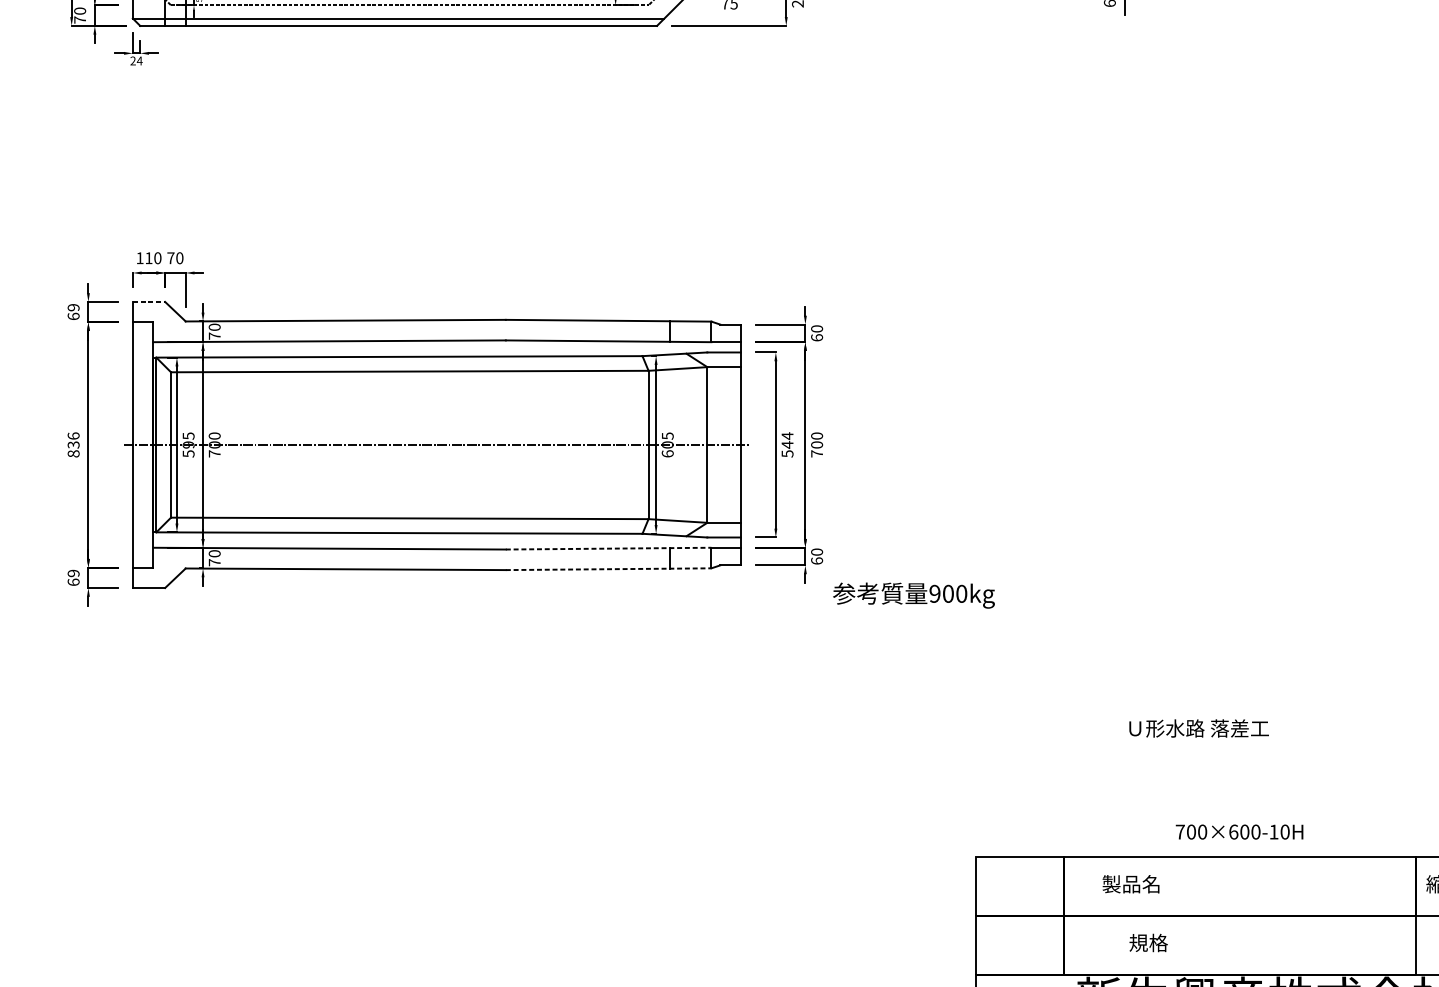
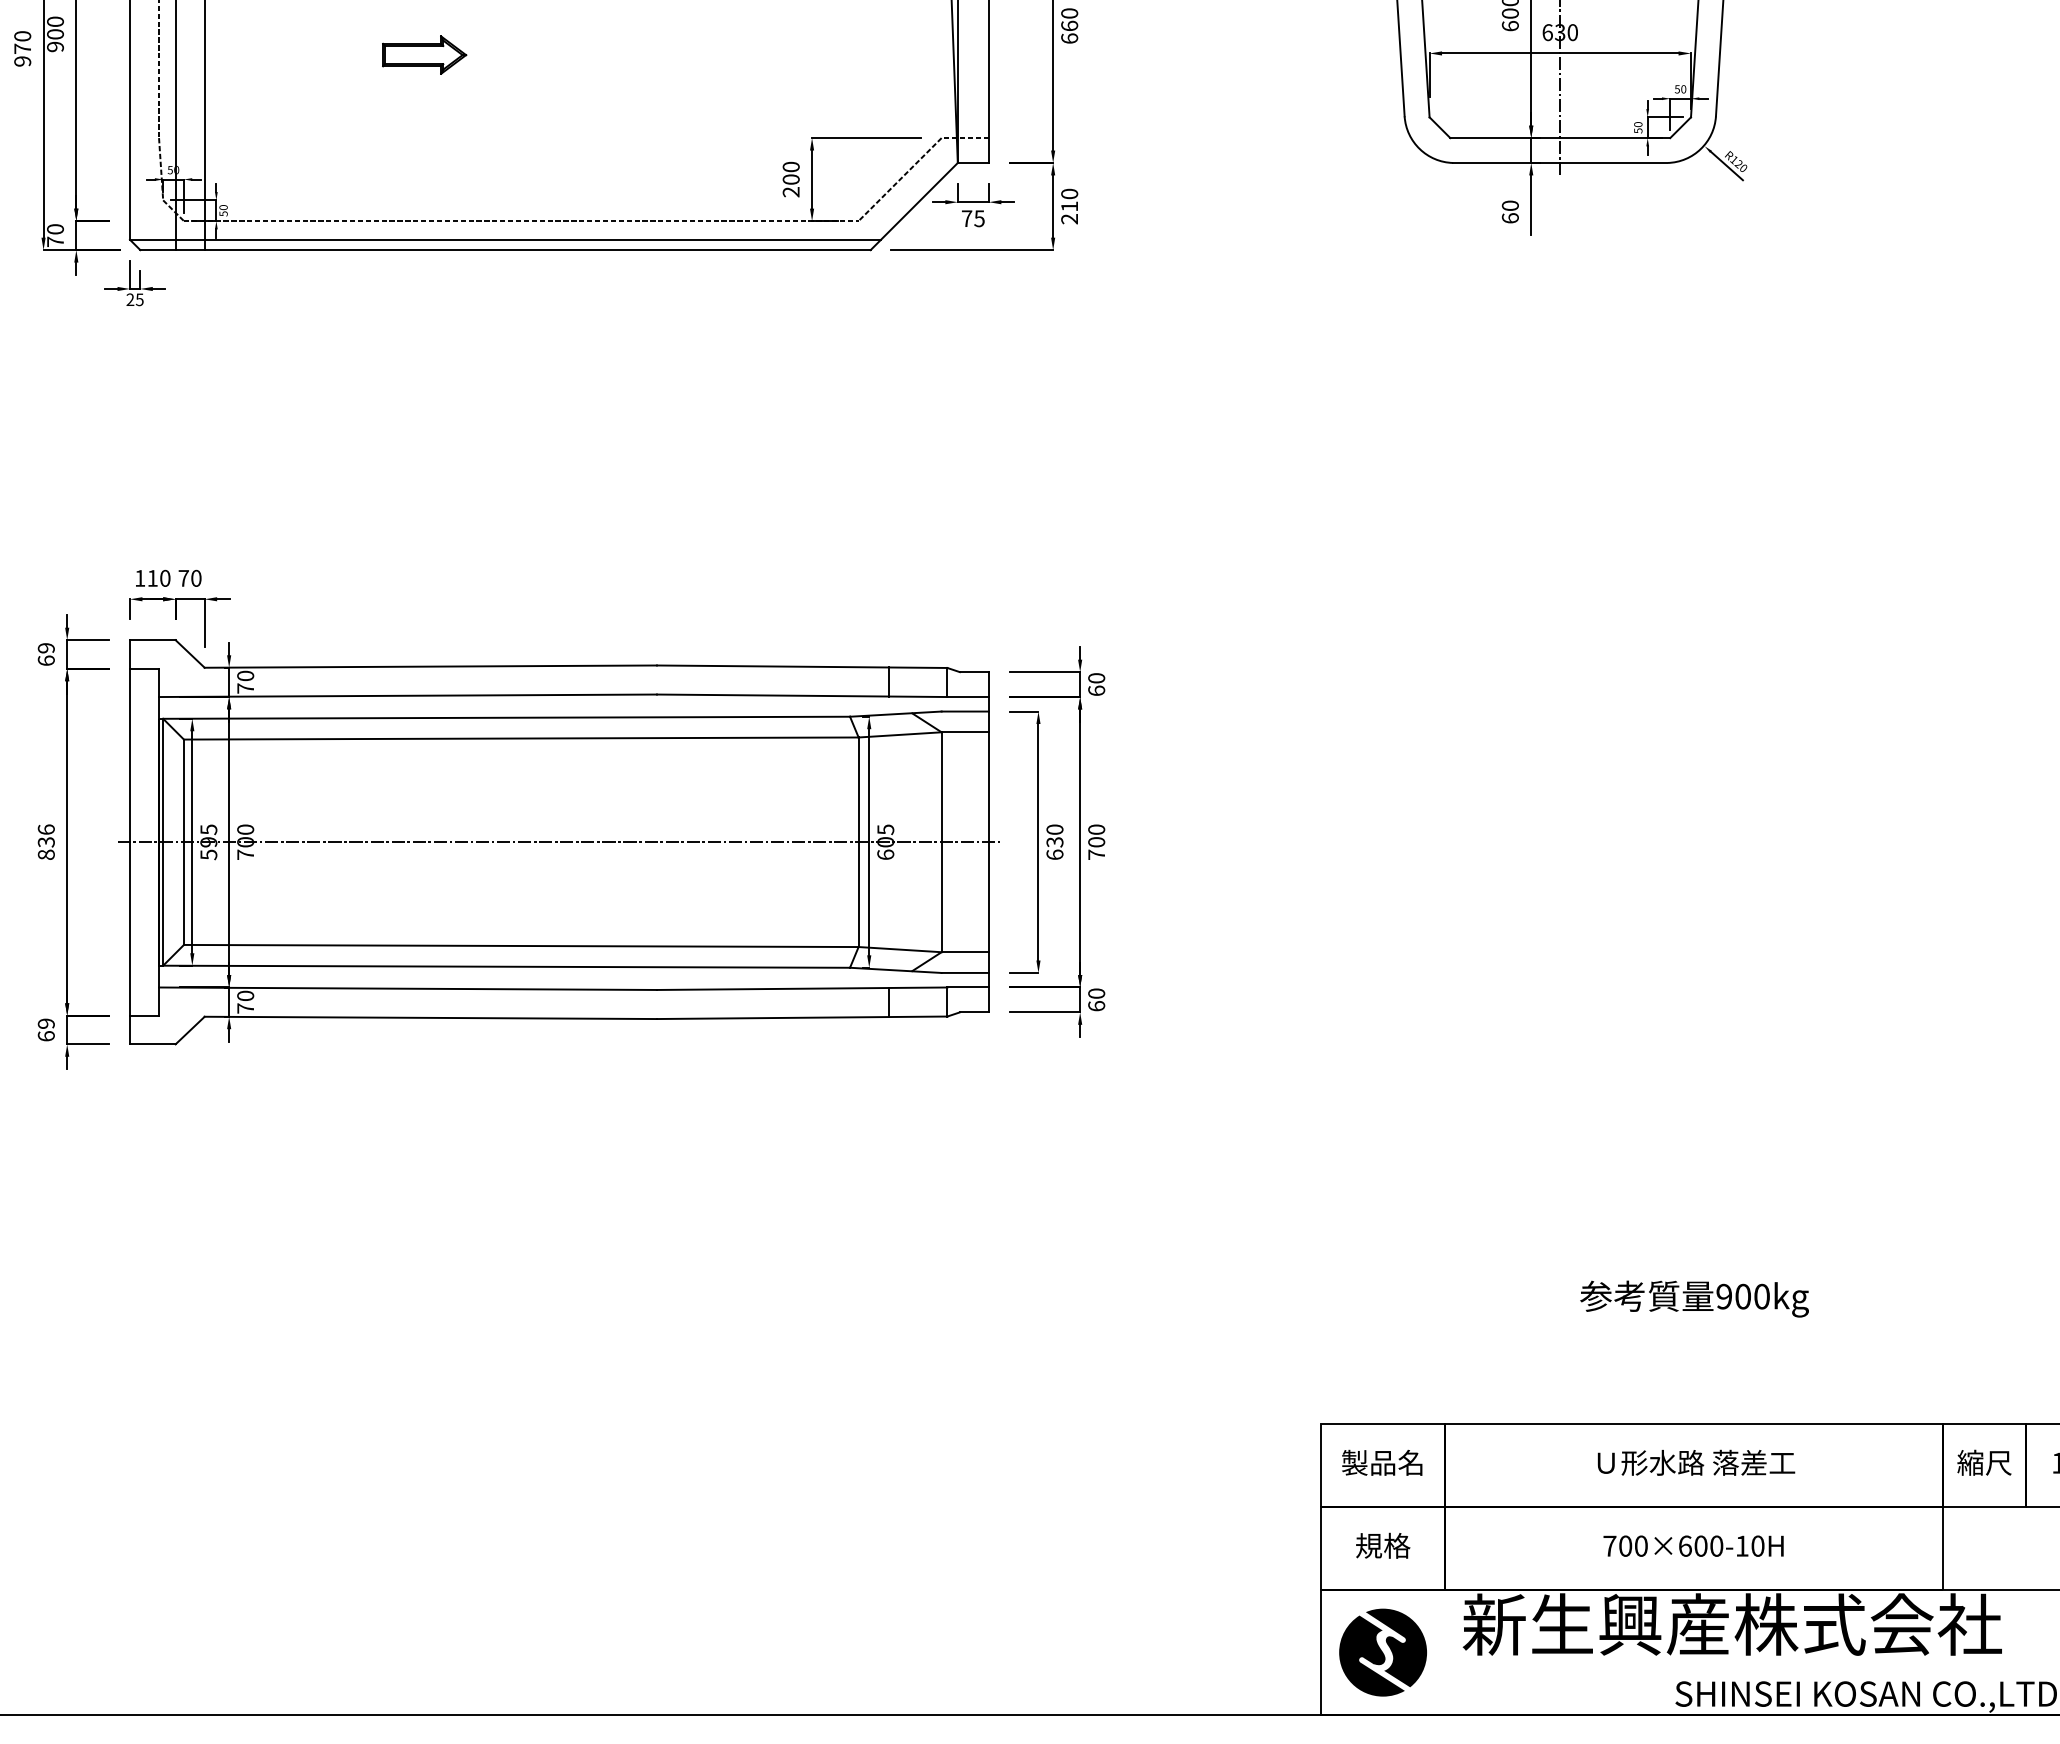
text: (139, 60) -> (139, 299), 24 -> 25
line: (148, 302) -> (152, 640), dashed -> solid
text: (787, 445) -> (1054, 842), 544 -> 630
line: (608, 548) -> (802, 988), dashed -> solid
line: (608, 569) -> (802, 1017), dashed -> solid
text: (913, 595) -> (1694, 1298), moved
text: (1199, 728) -> (1696, 1462), moved
text: (1239, 831) -> (1693, 1545), moved
text: (1131, 883) -> (1382, 1462), moved
text: (1148, 942) -> (1383, 1545), moved

